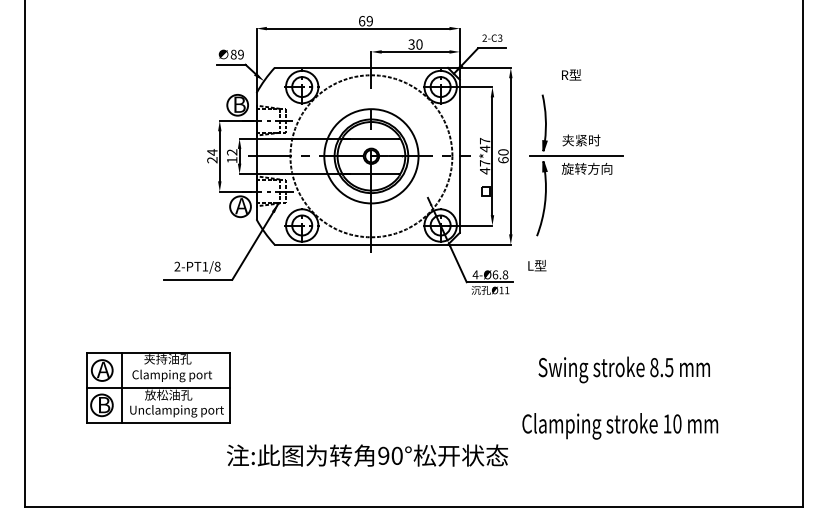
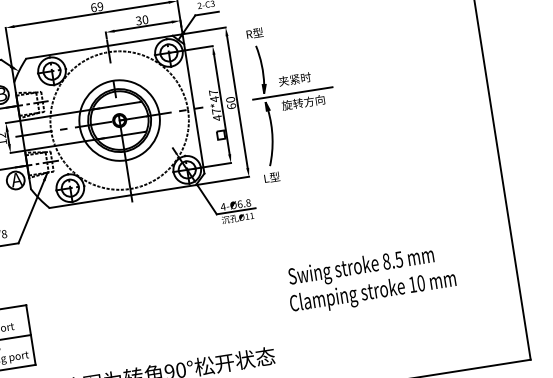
text: (571, 74) -> (254, 32), moved
text: (537, 265) -> (272, 177), moved
text: (620, 426) -> (373, 293), moved

